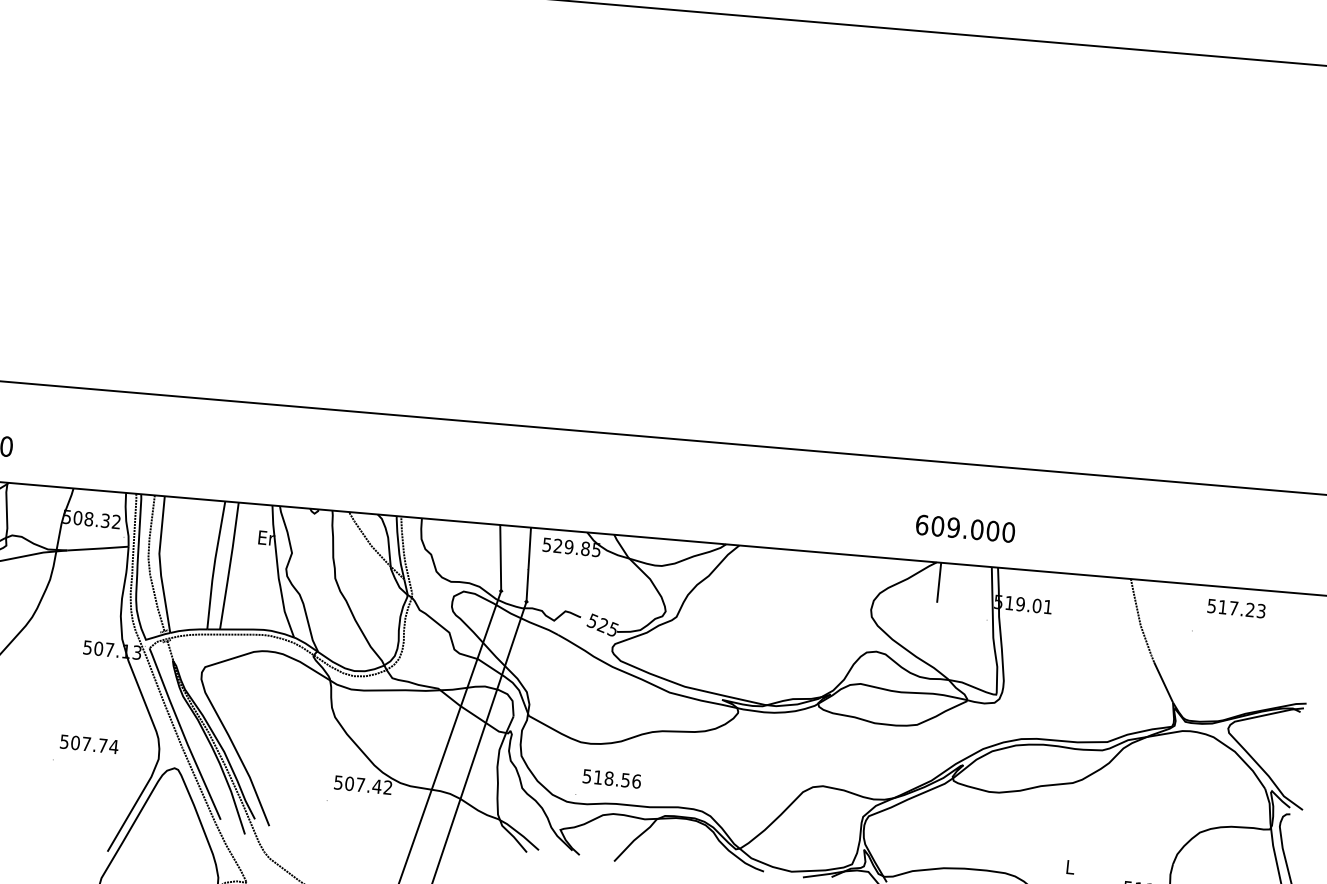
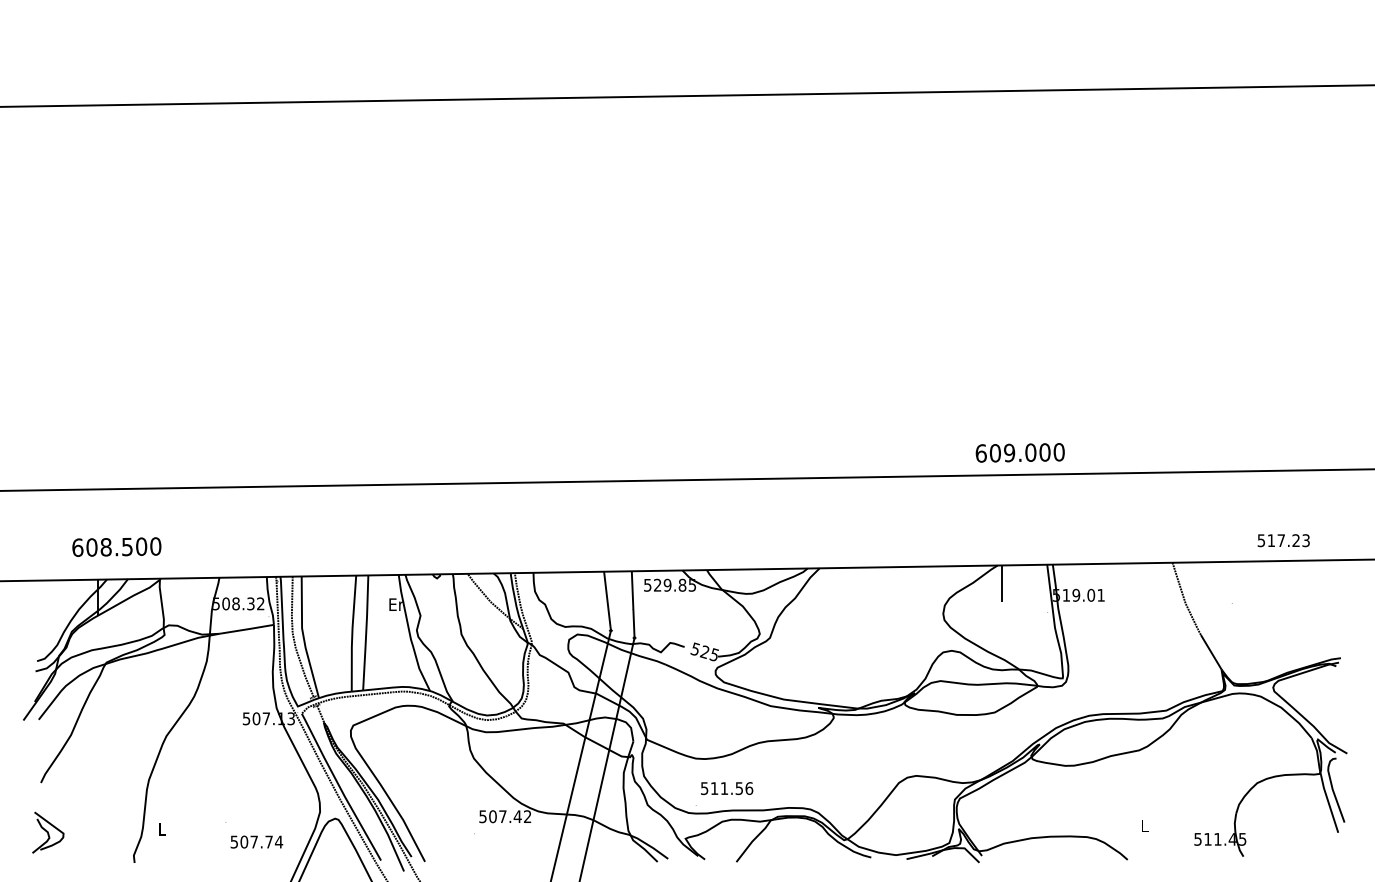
text: (964, 528) -> (1019, 452), moved
text: (1236, 608) -> (1283, 540), moved
text: (89, 743) -> (256, 841), moved
text: (609, 778) -> (724, 788), 518.56 -> 511.56

